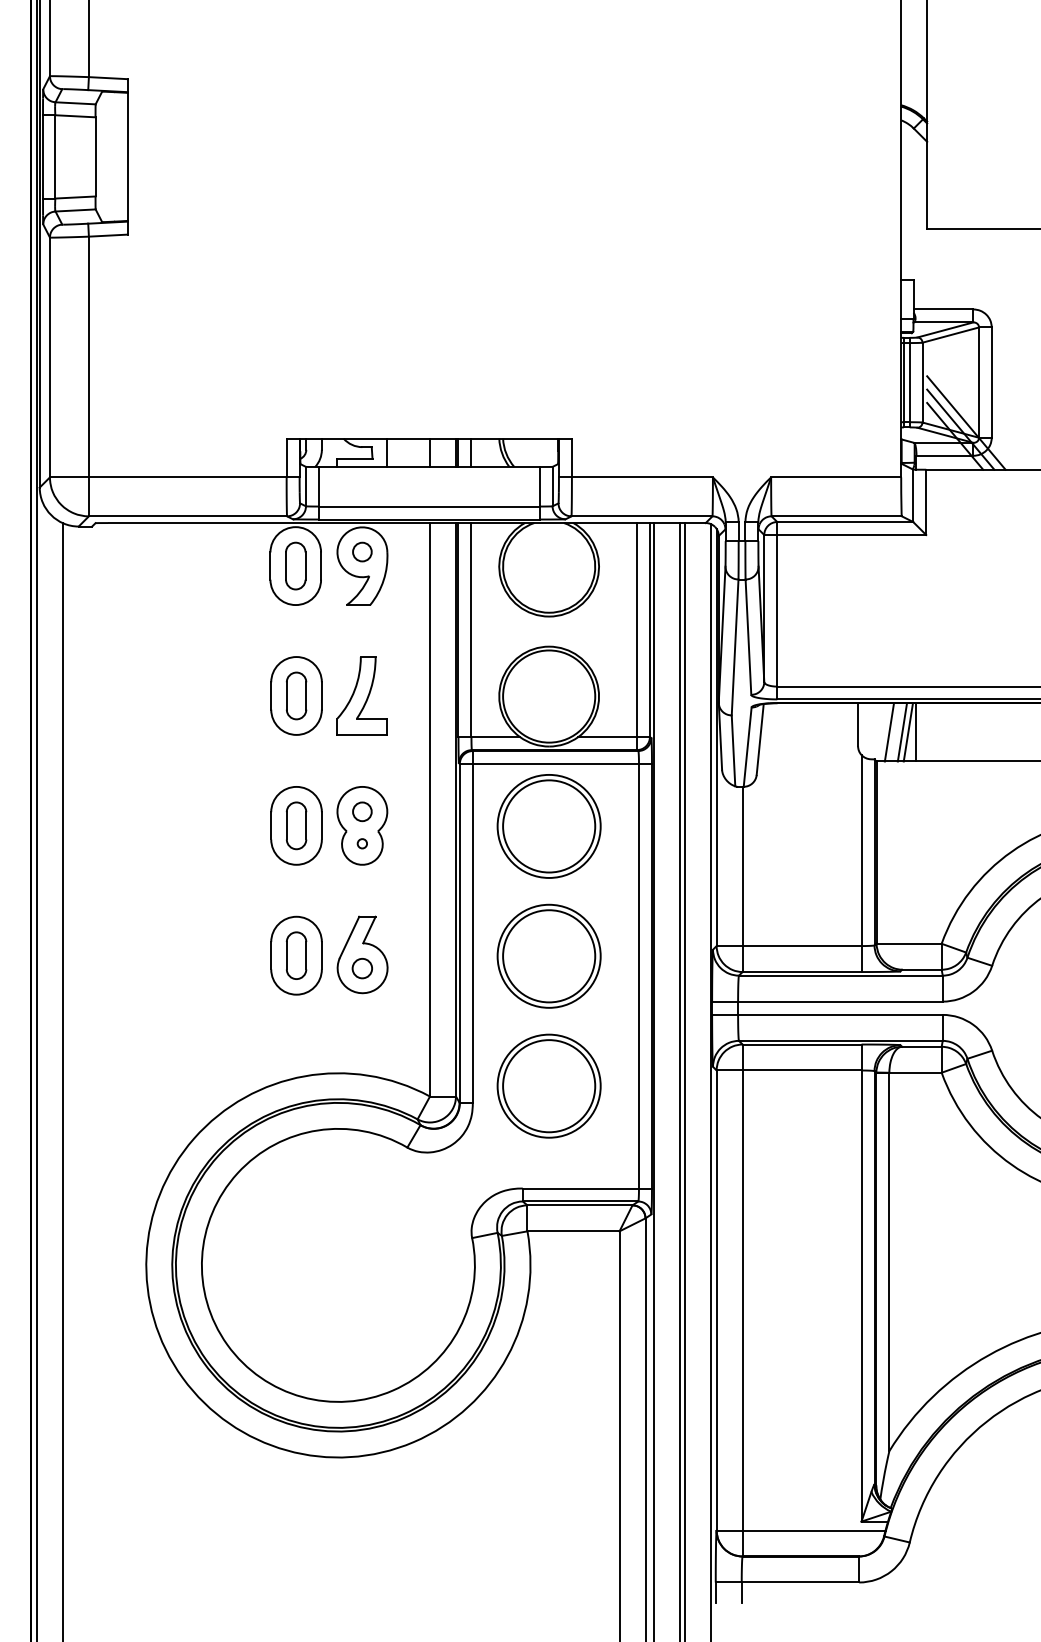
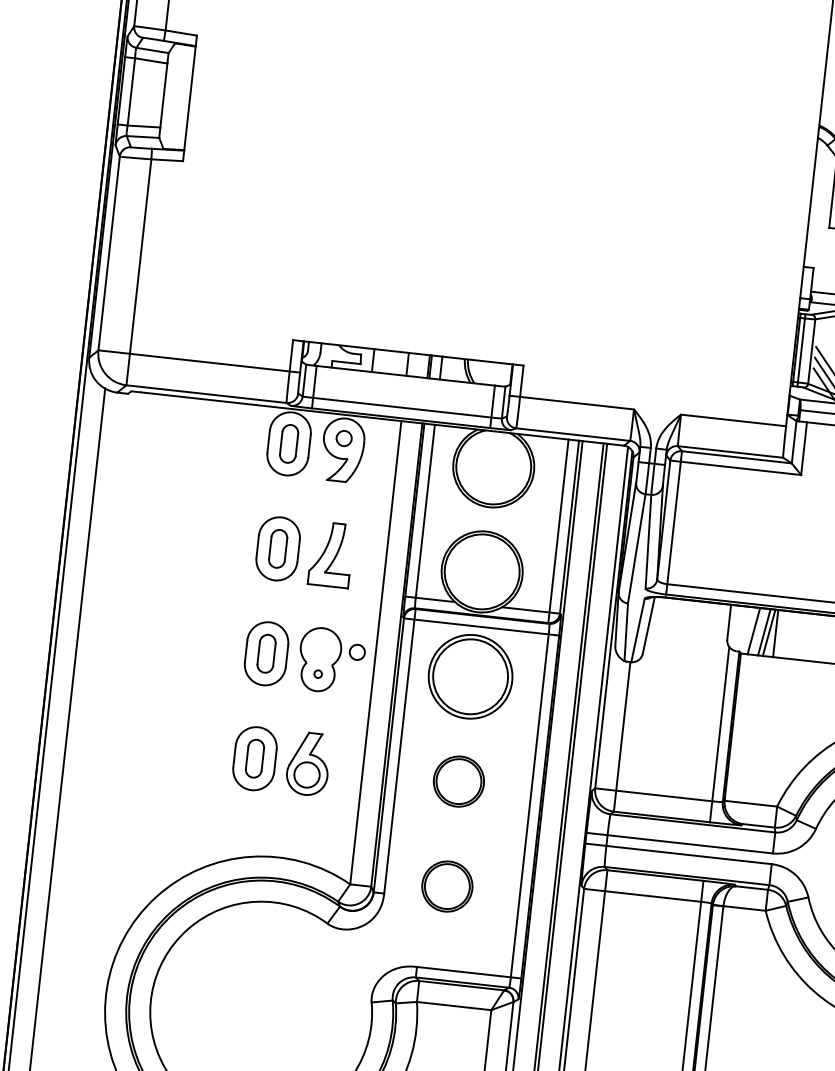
circle: (362, 811) -> (357, 652), moved
part: (548, 955) -> (458, 781), size x0.6
circle: (362, 968) -> (307, 774), size x1.6
part: (548, 1085) -> (446, 886), size x0.6

